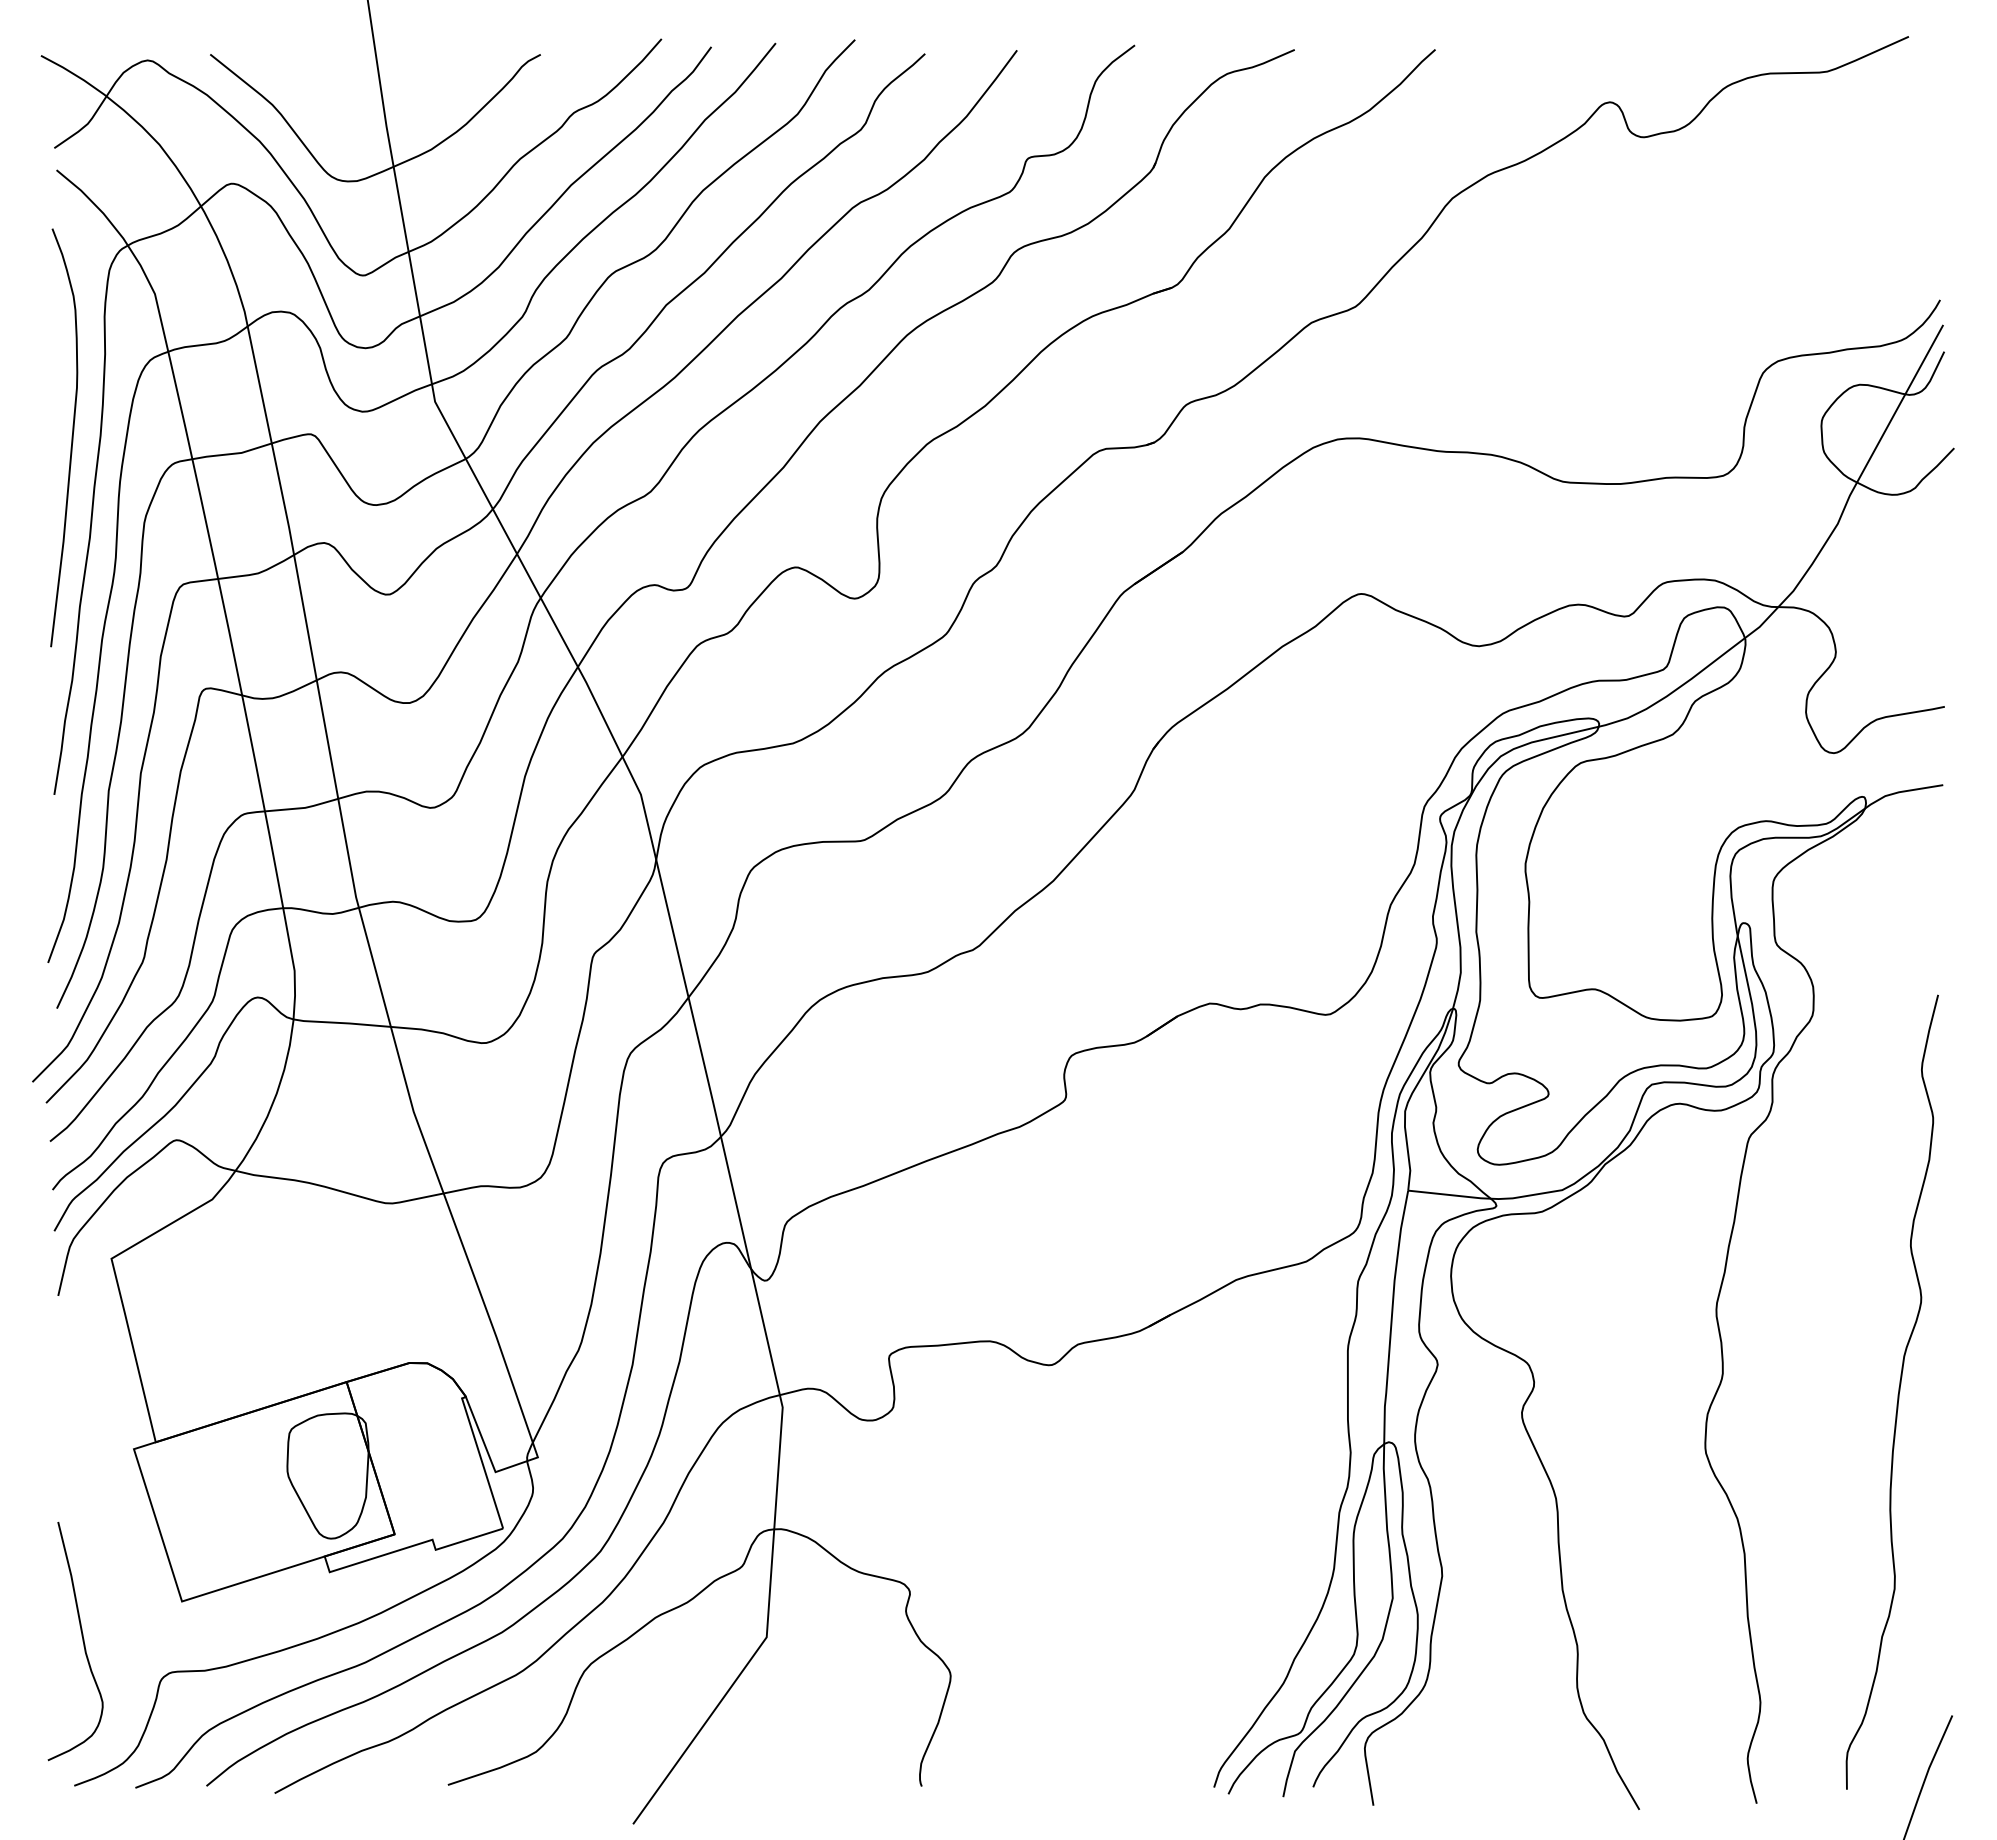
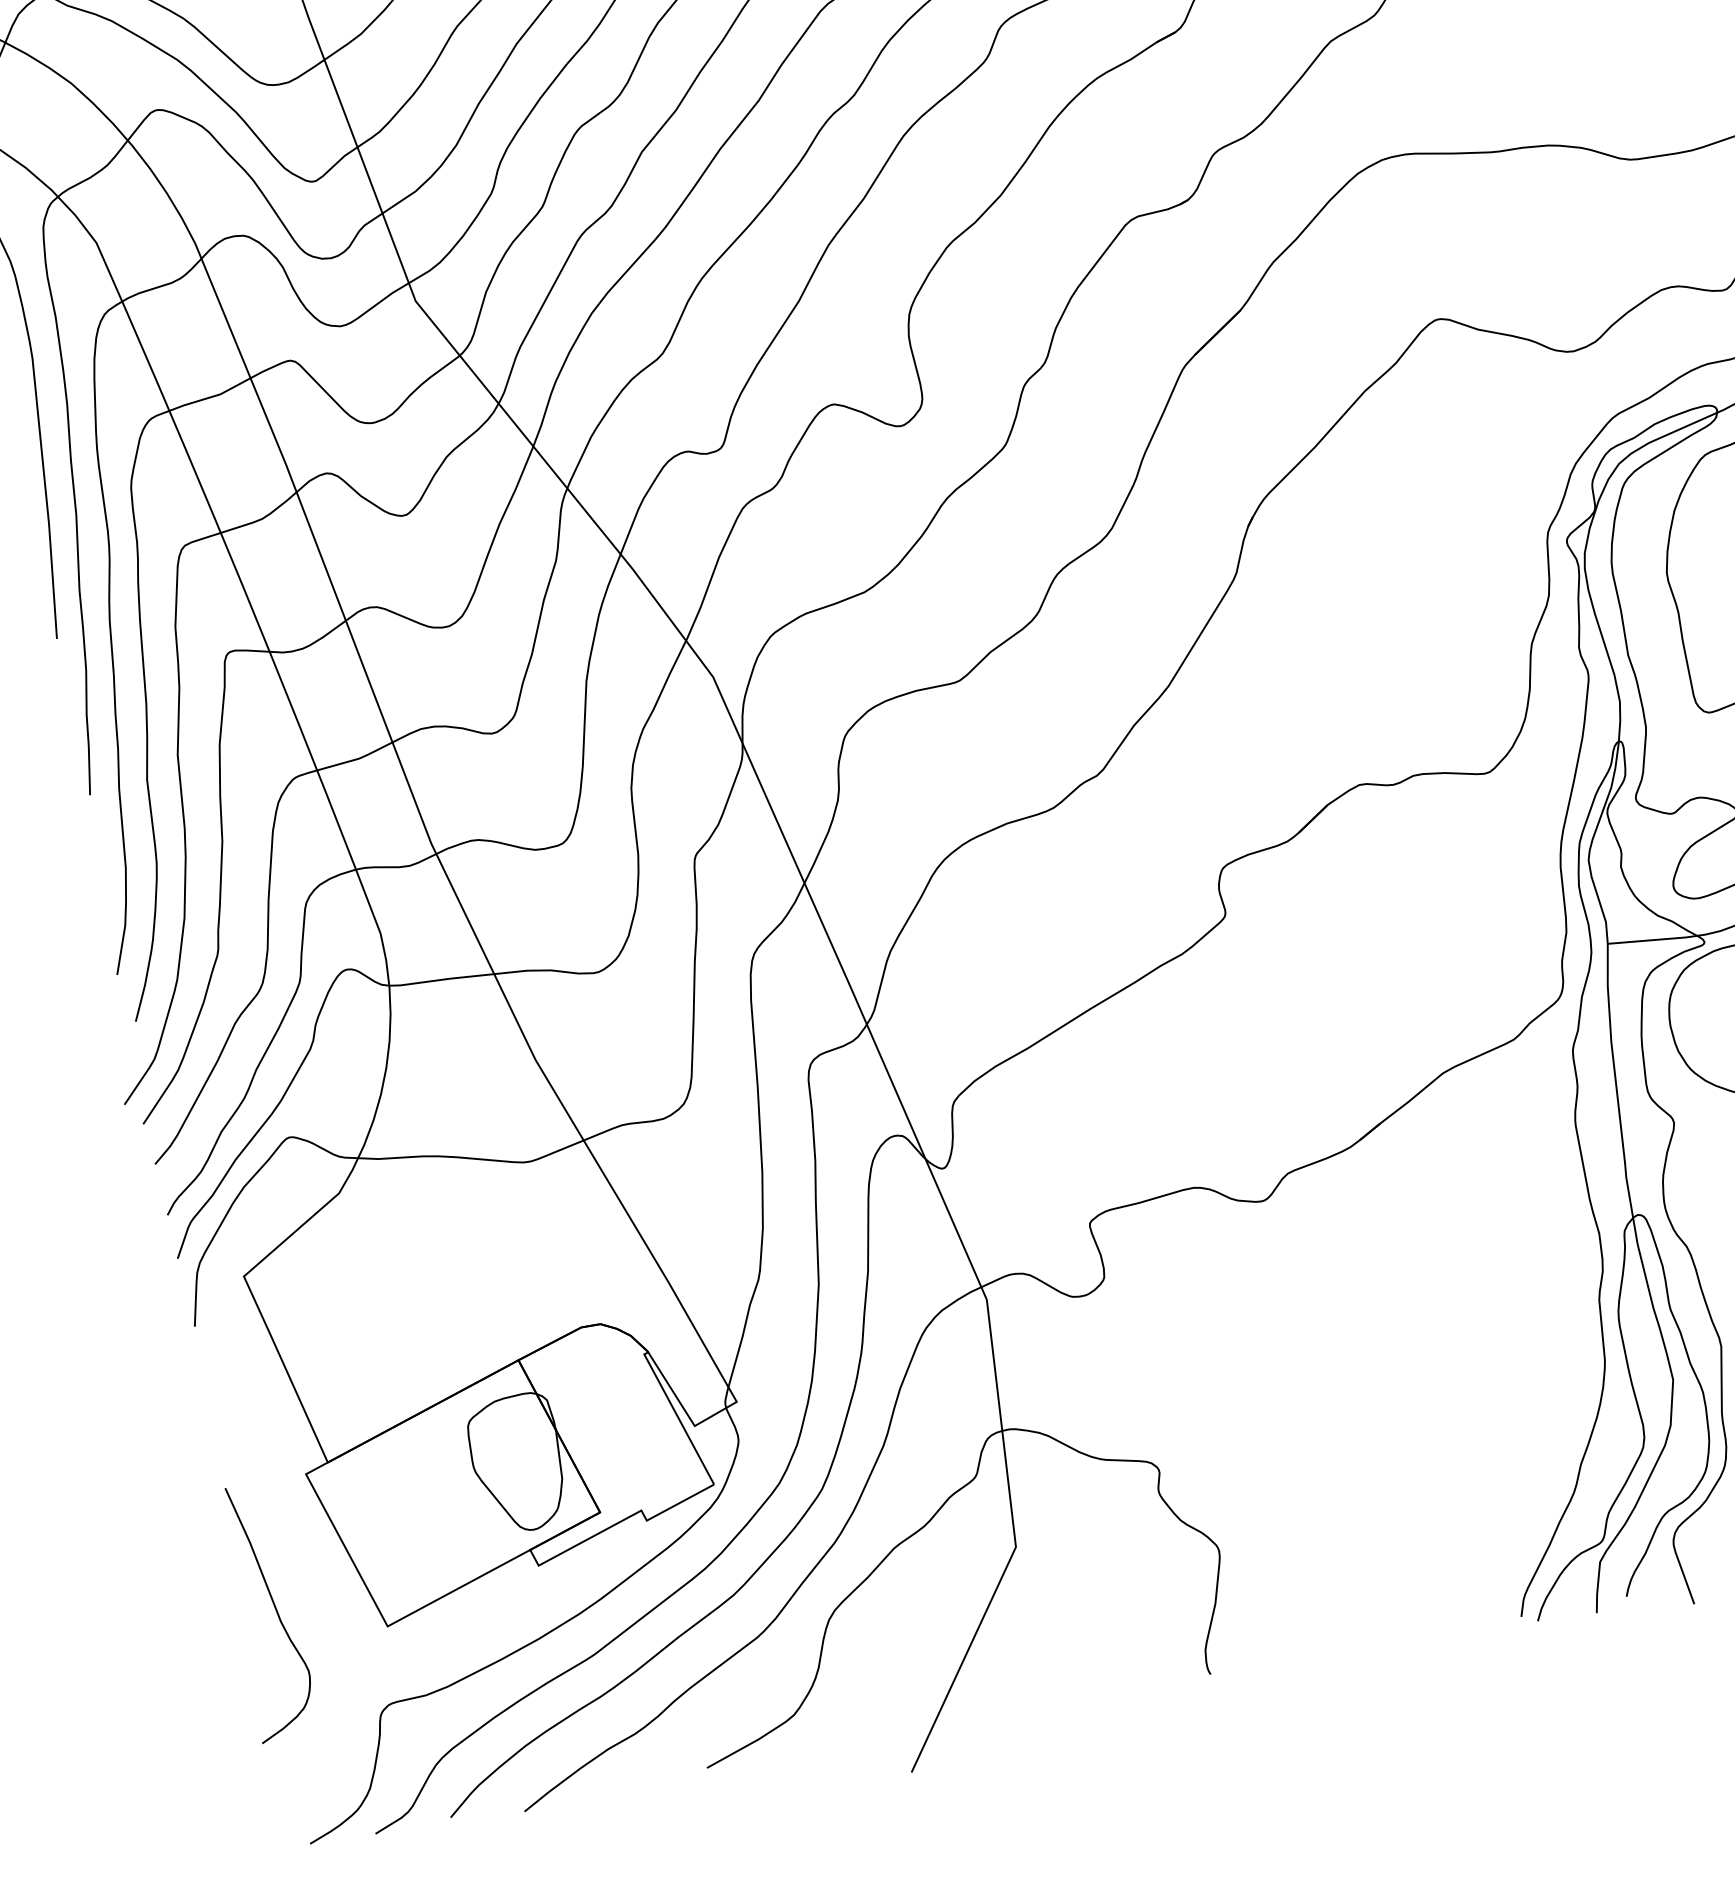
curve: (82, 1641) -> (275, 1610), moved

